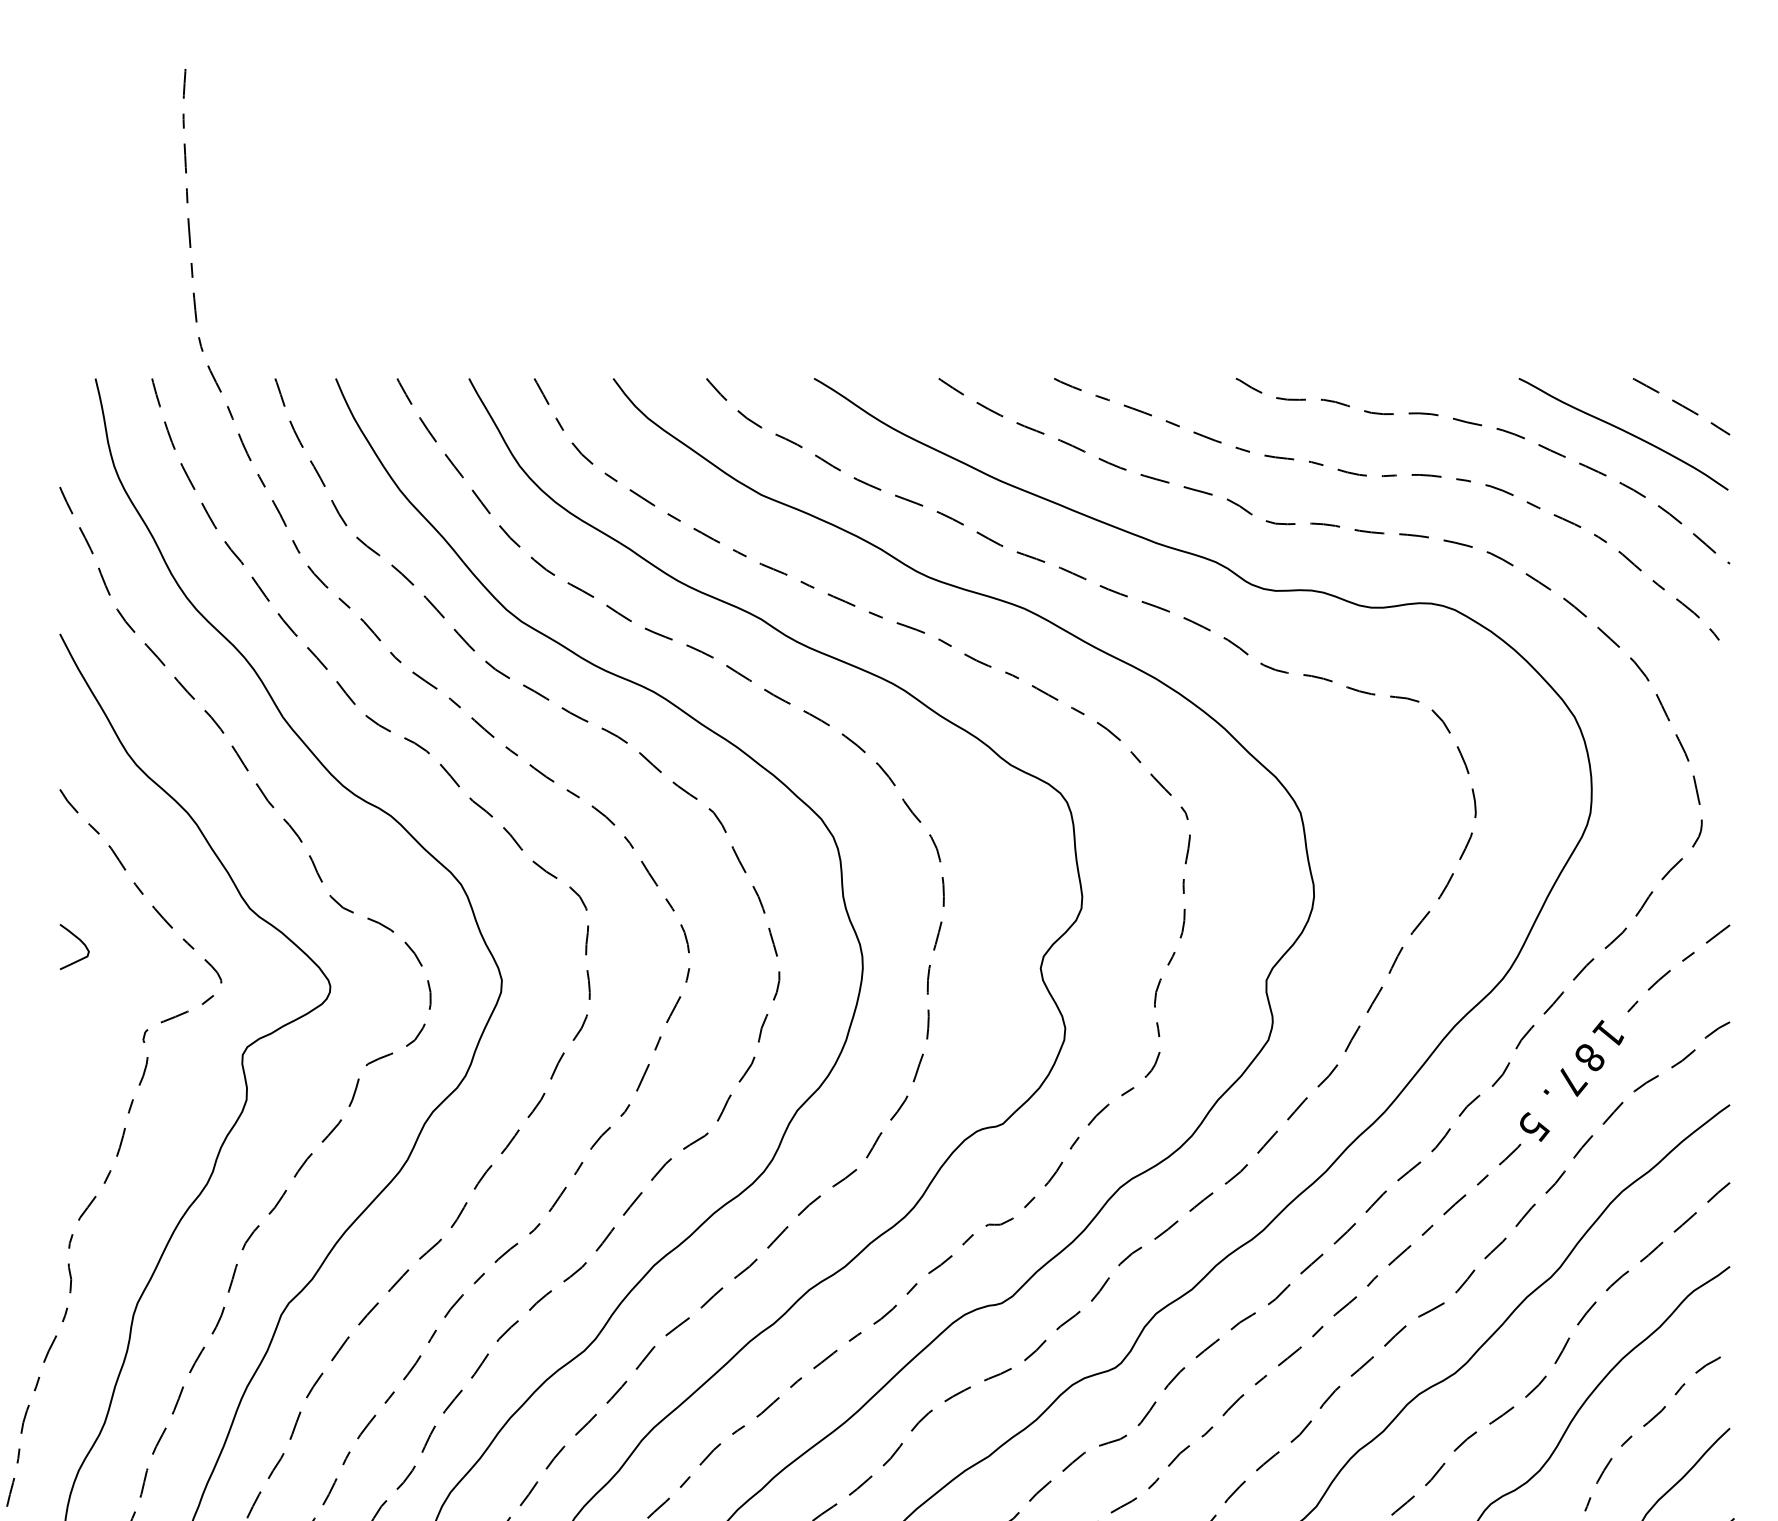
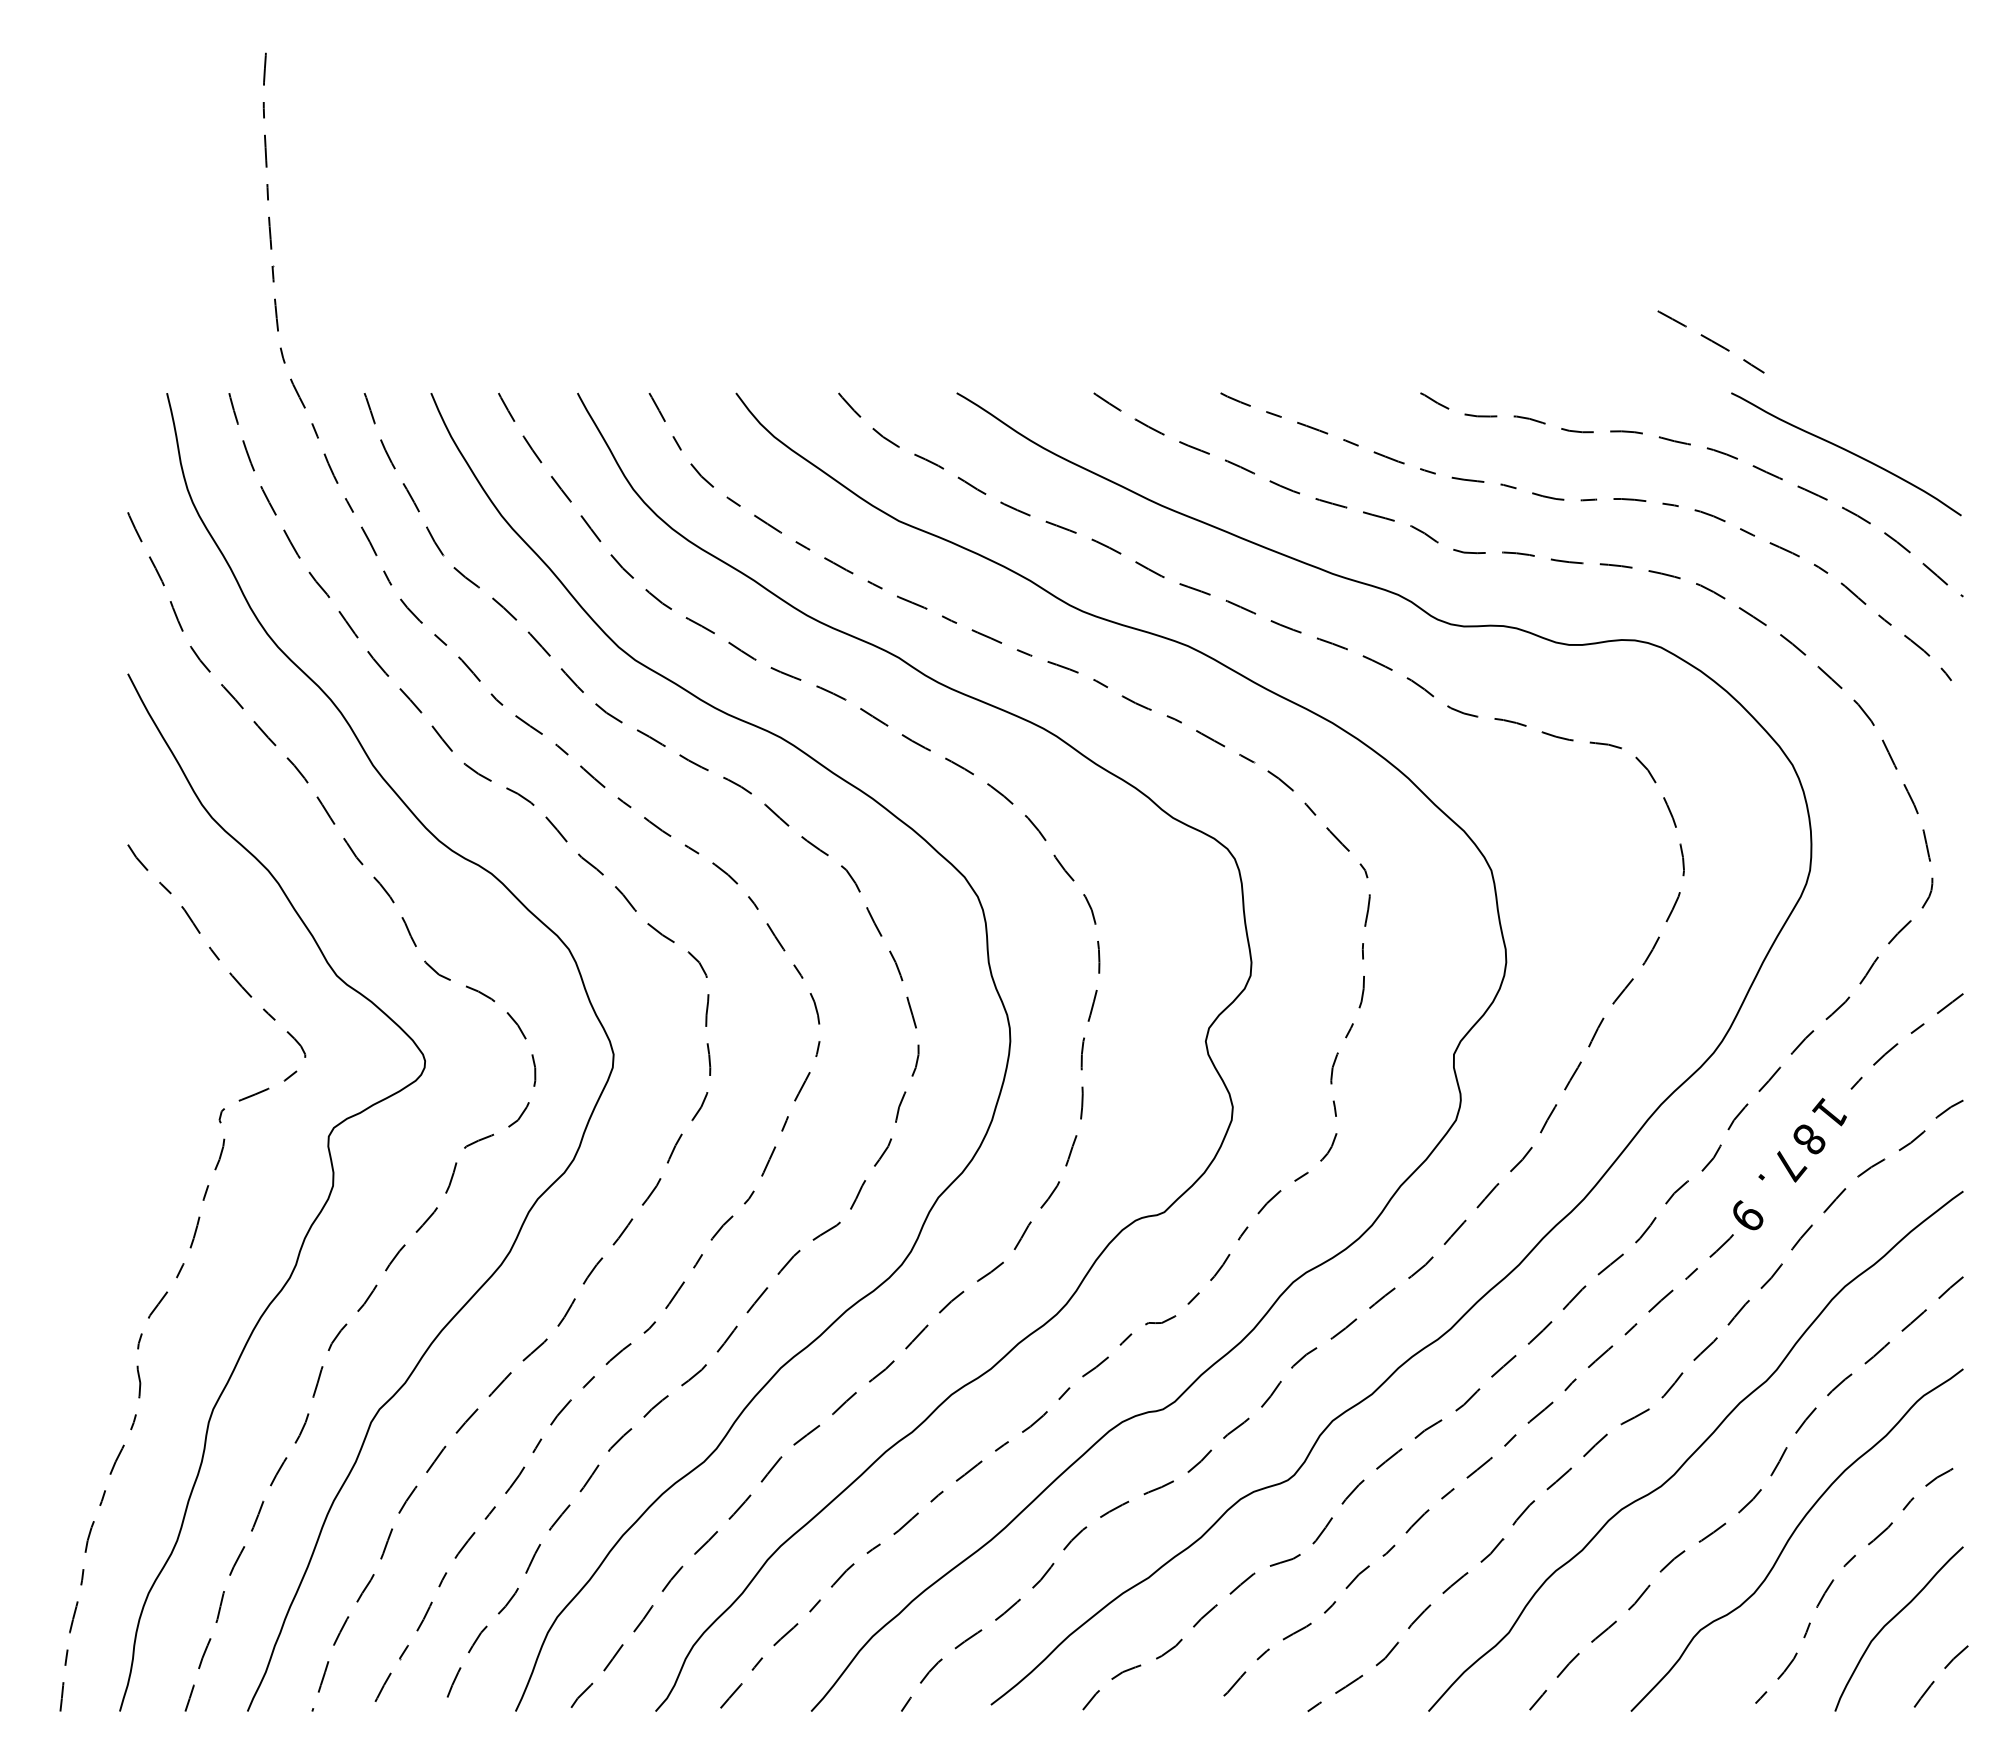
curve: (1681, 406) -> (1710, 341), moved
curve: (77, 939) -> (147, 1009), removed
text: (1534, 1126) -> (1748, 1215), 5 -> 9

